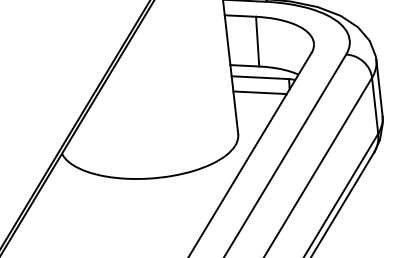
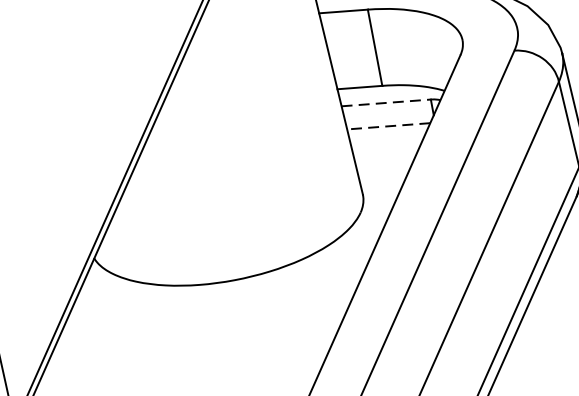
line: (260, 77) -> (386, 102), solid -> dashed
line: (260, 92) -> (389, 125), solid -> dashed

